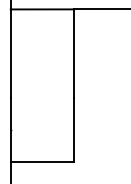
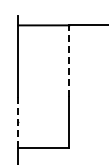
line: (74, 54) -> (69, 61), solid -> dashed
line: (10, 129) -> (18, 121), solid -> dashed

